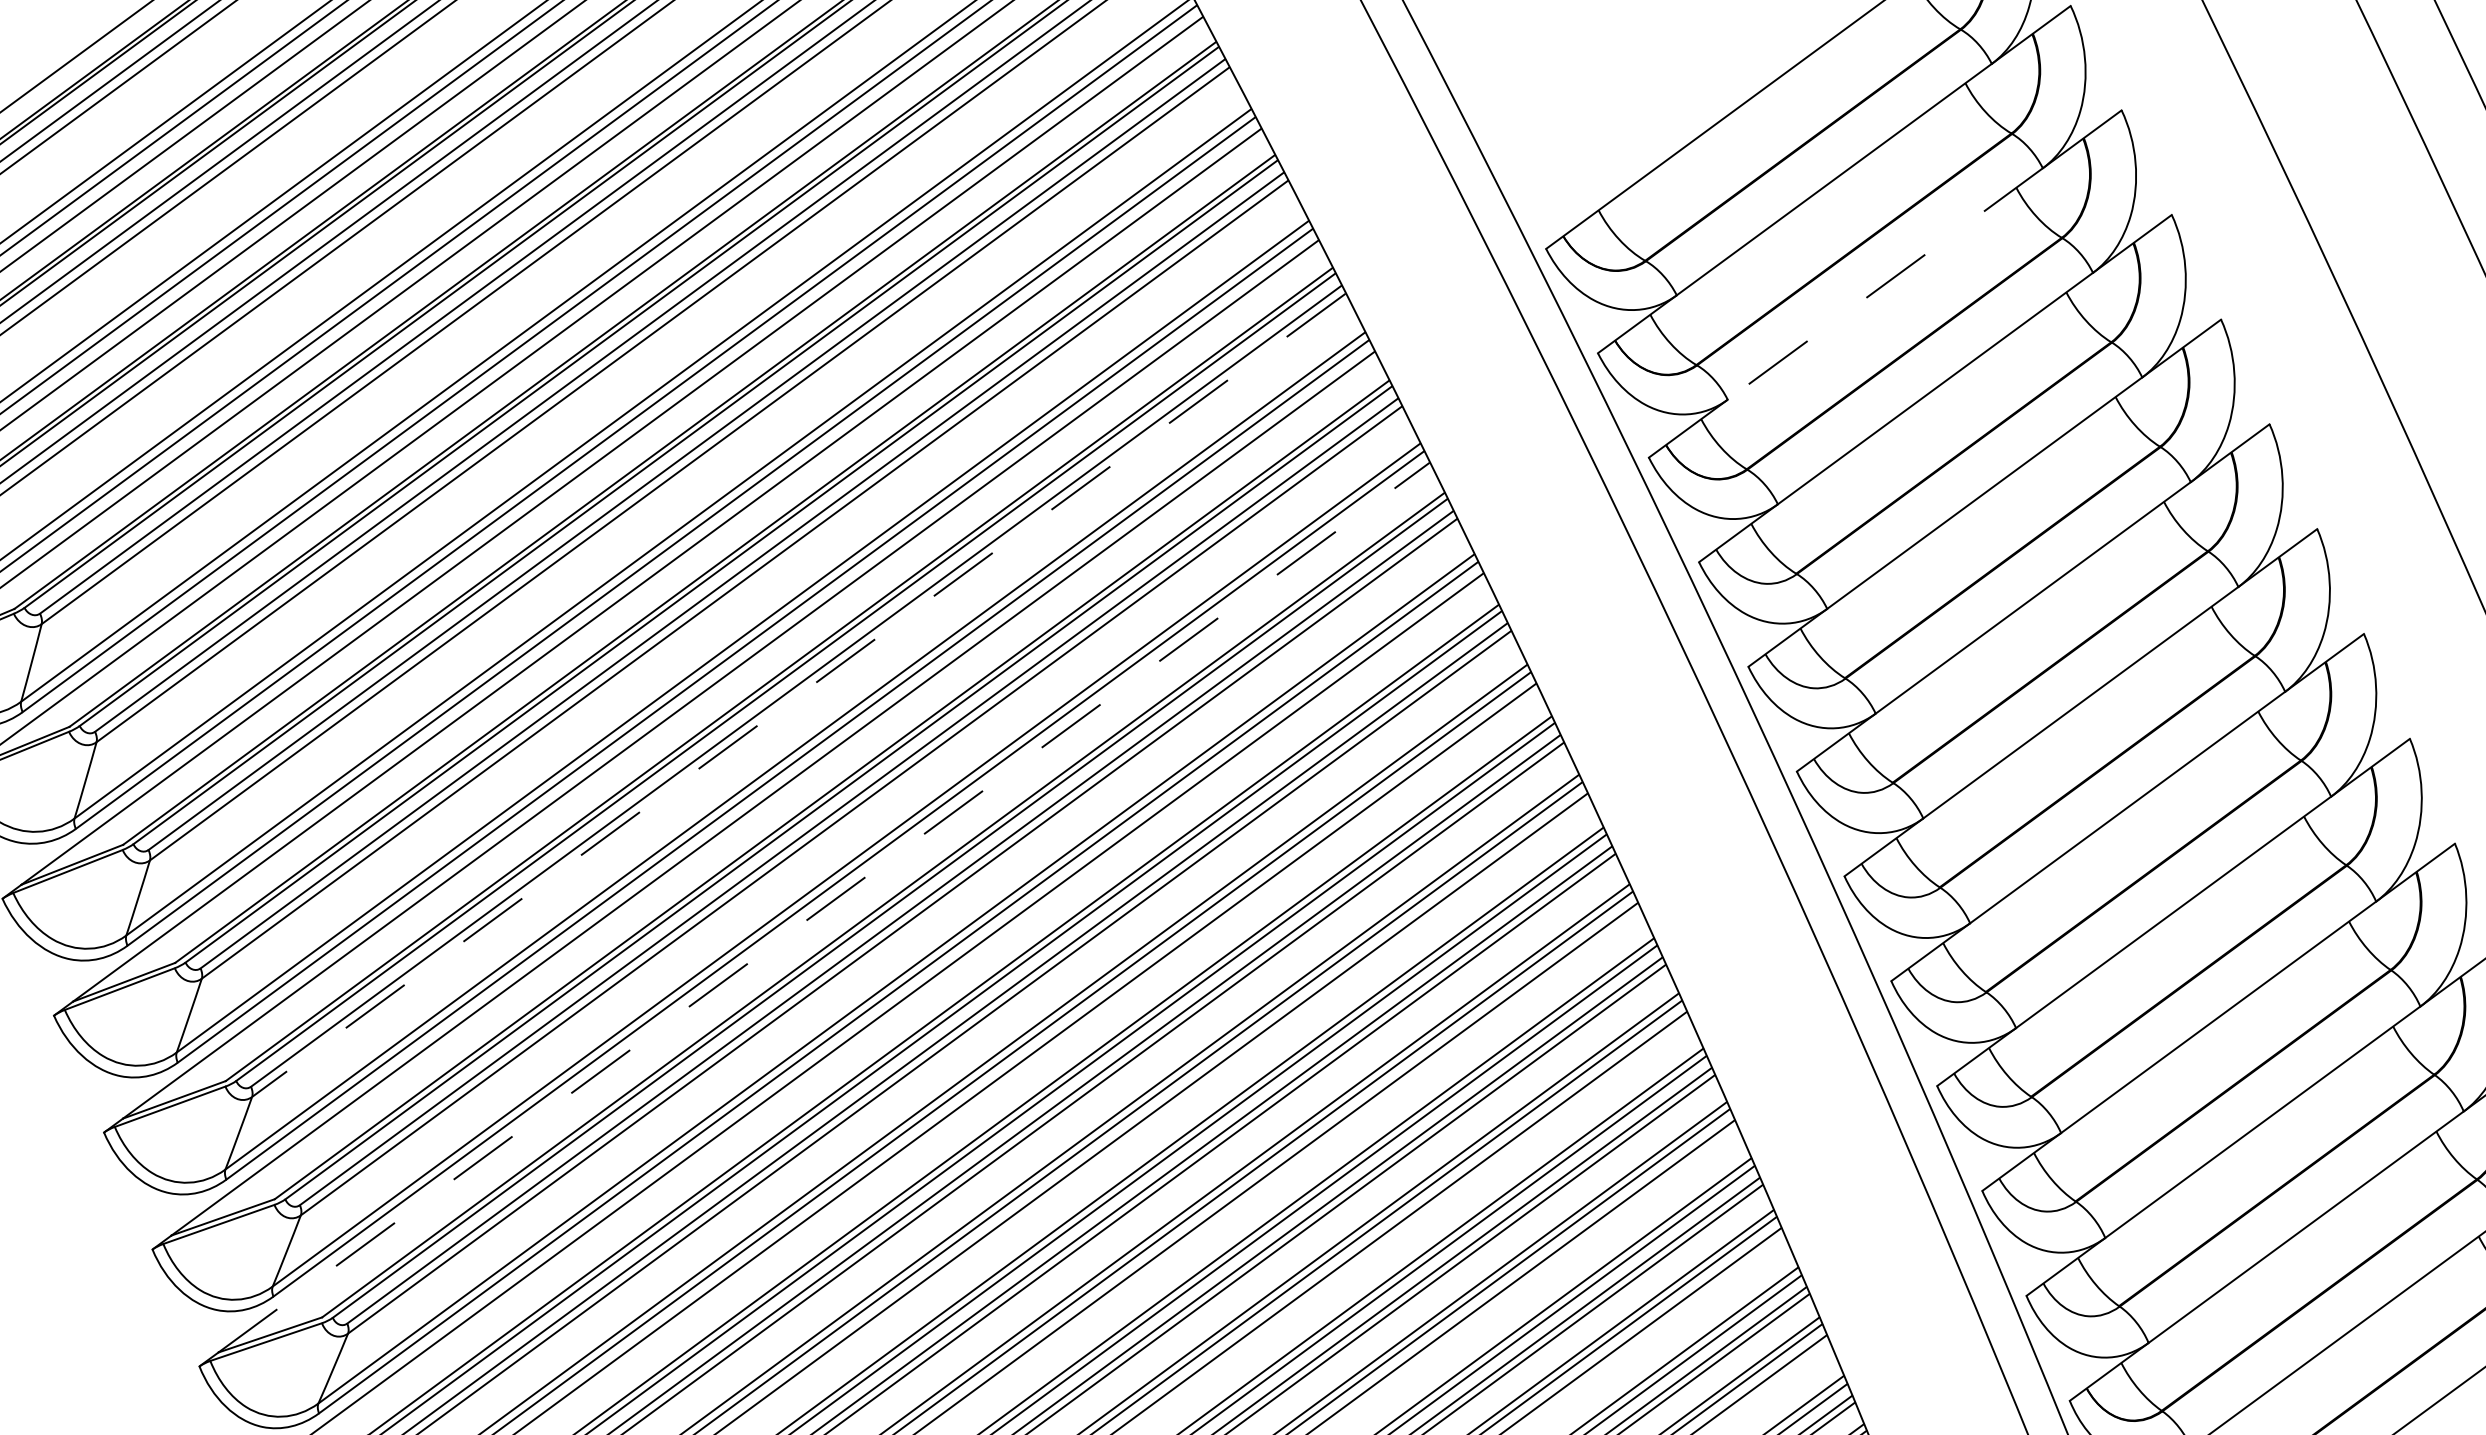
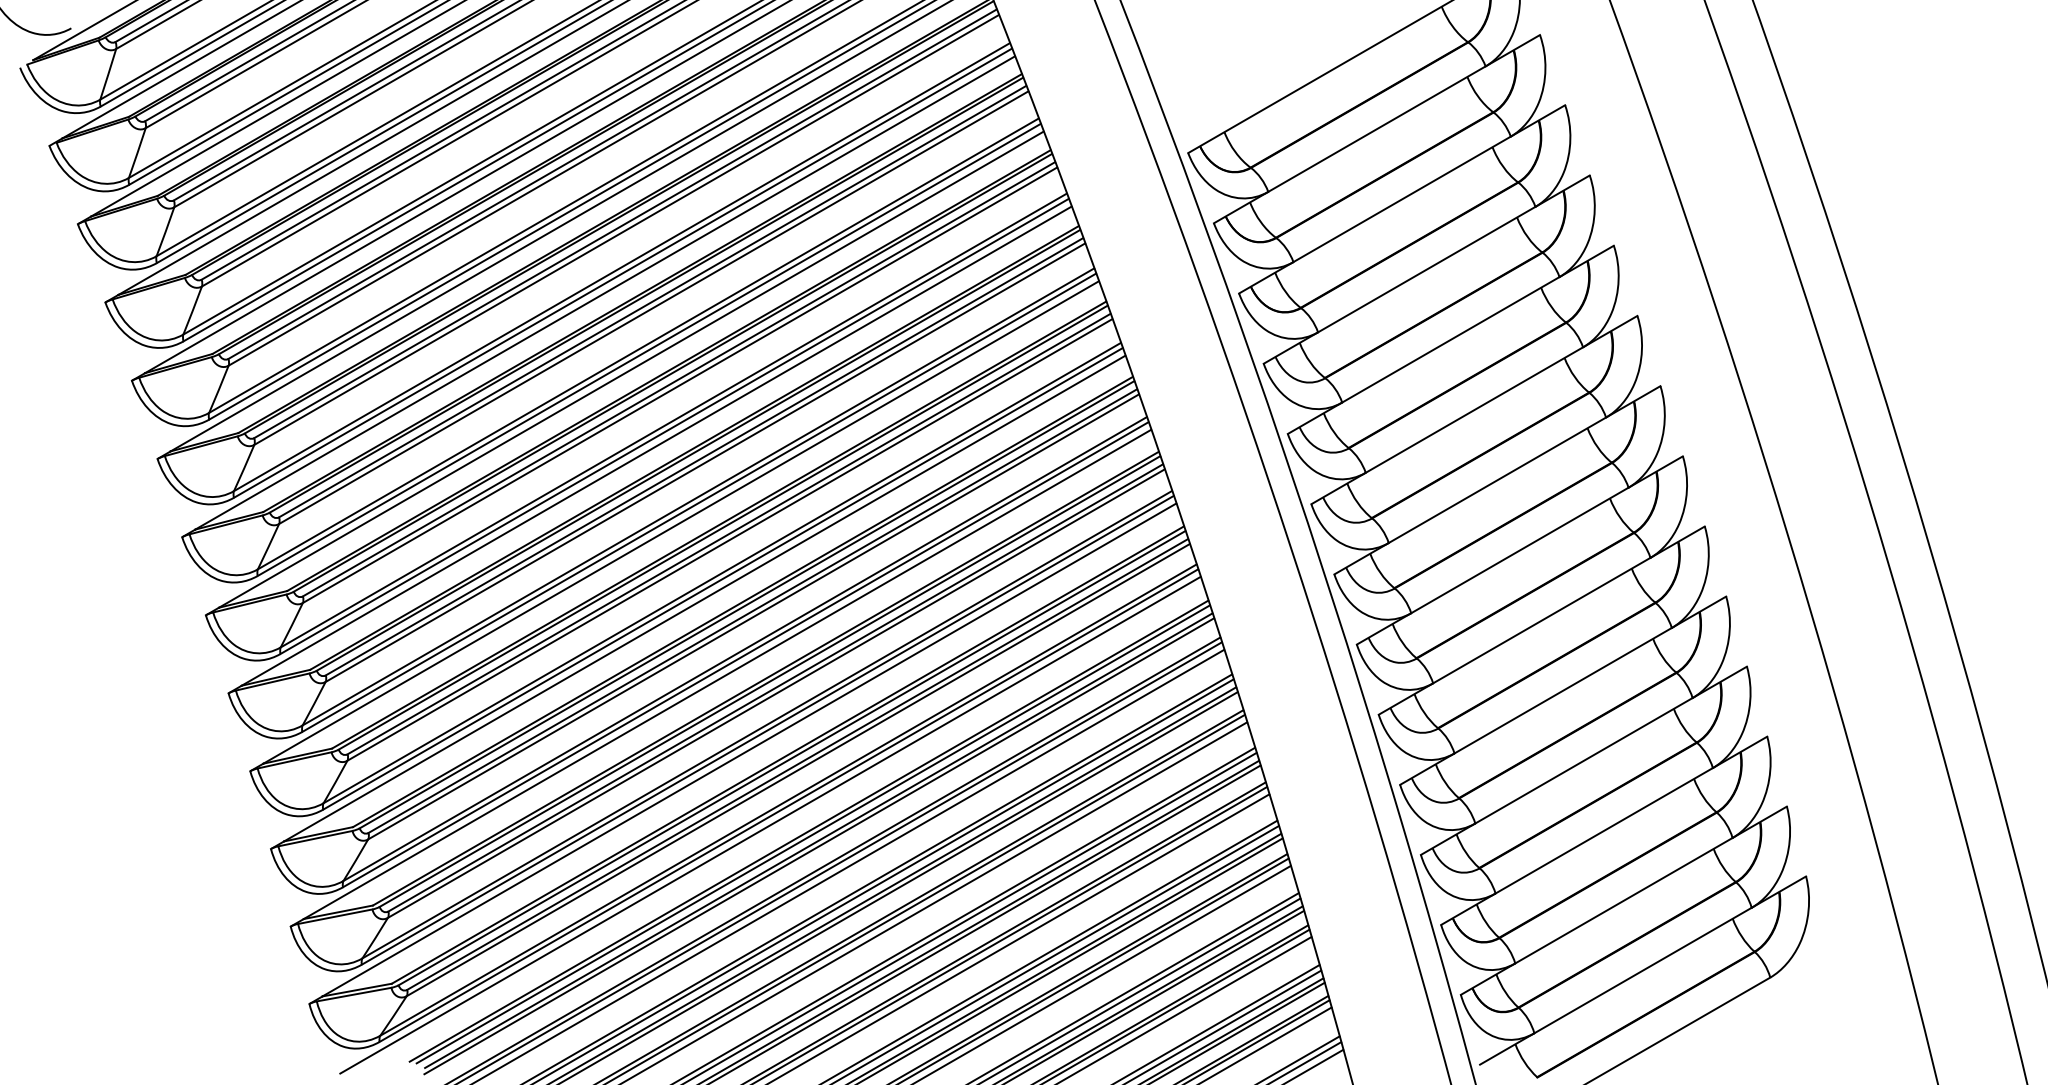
line: (1884, 284) -> (1401, 199), dashed -> solid
line: (798, 695) -> (679, 385), dashed -> solid
line: (824, 907) -> (681, 522), dashed -> solid

